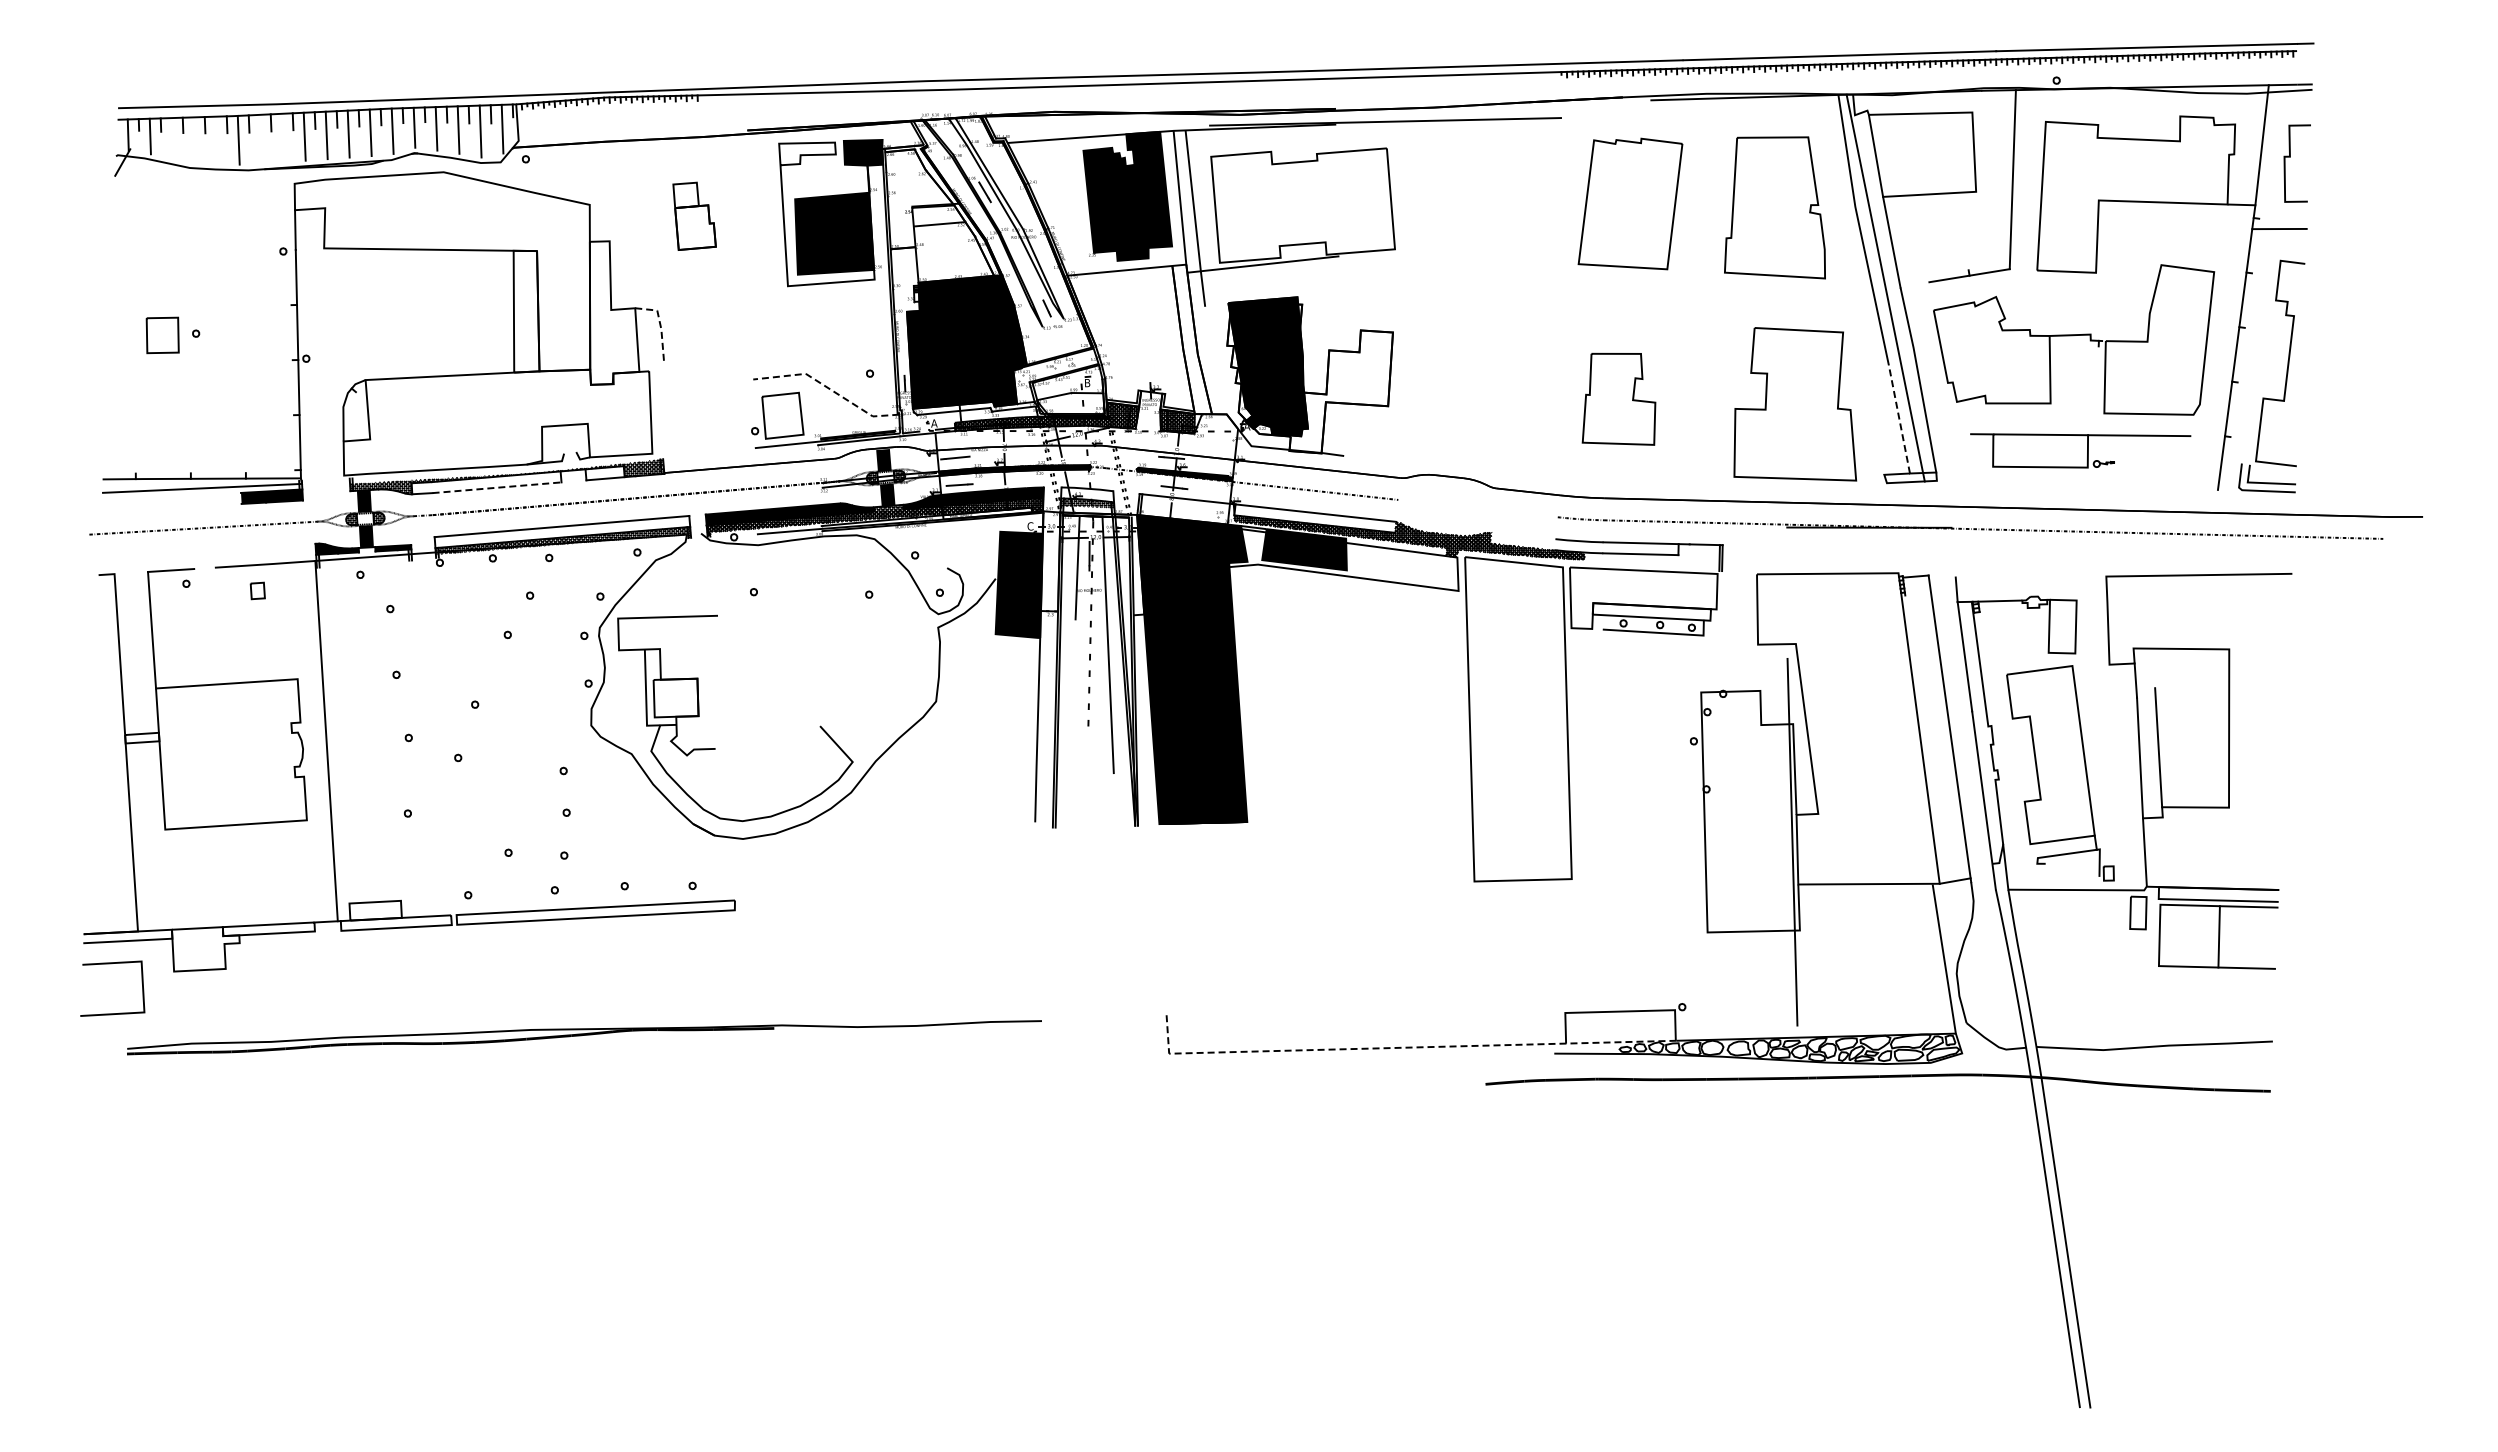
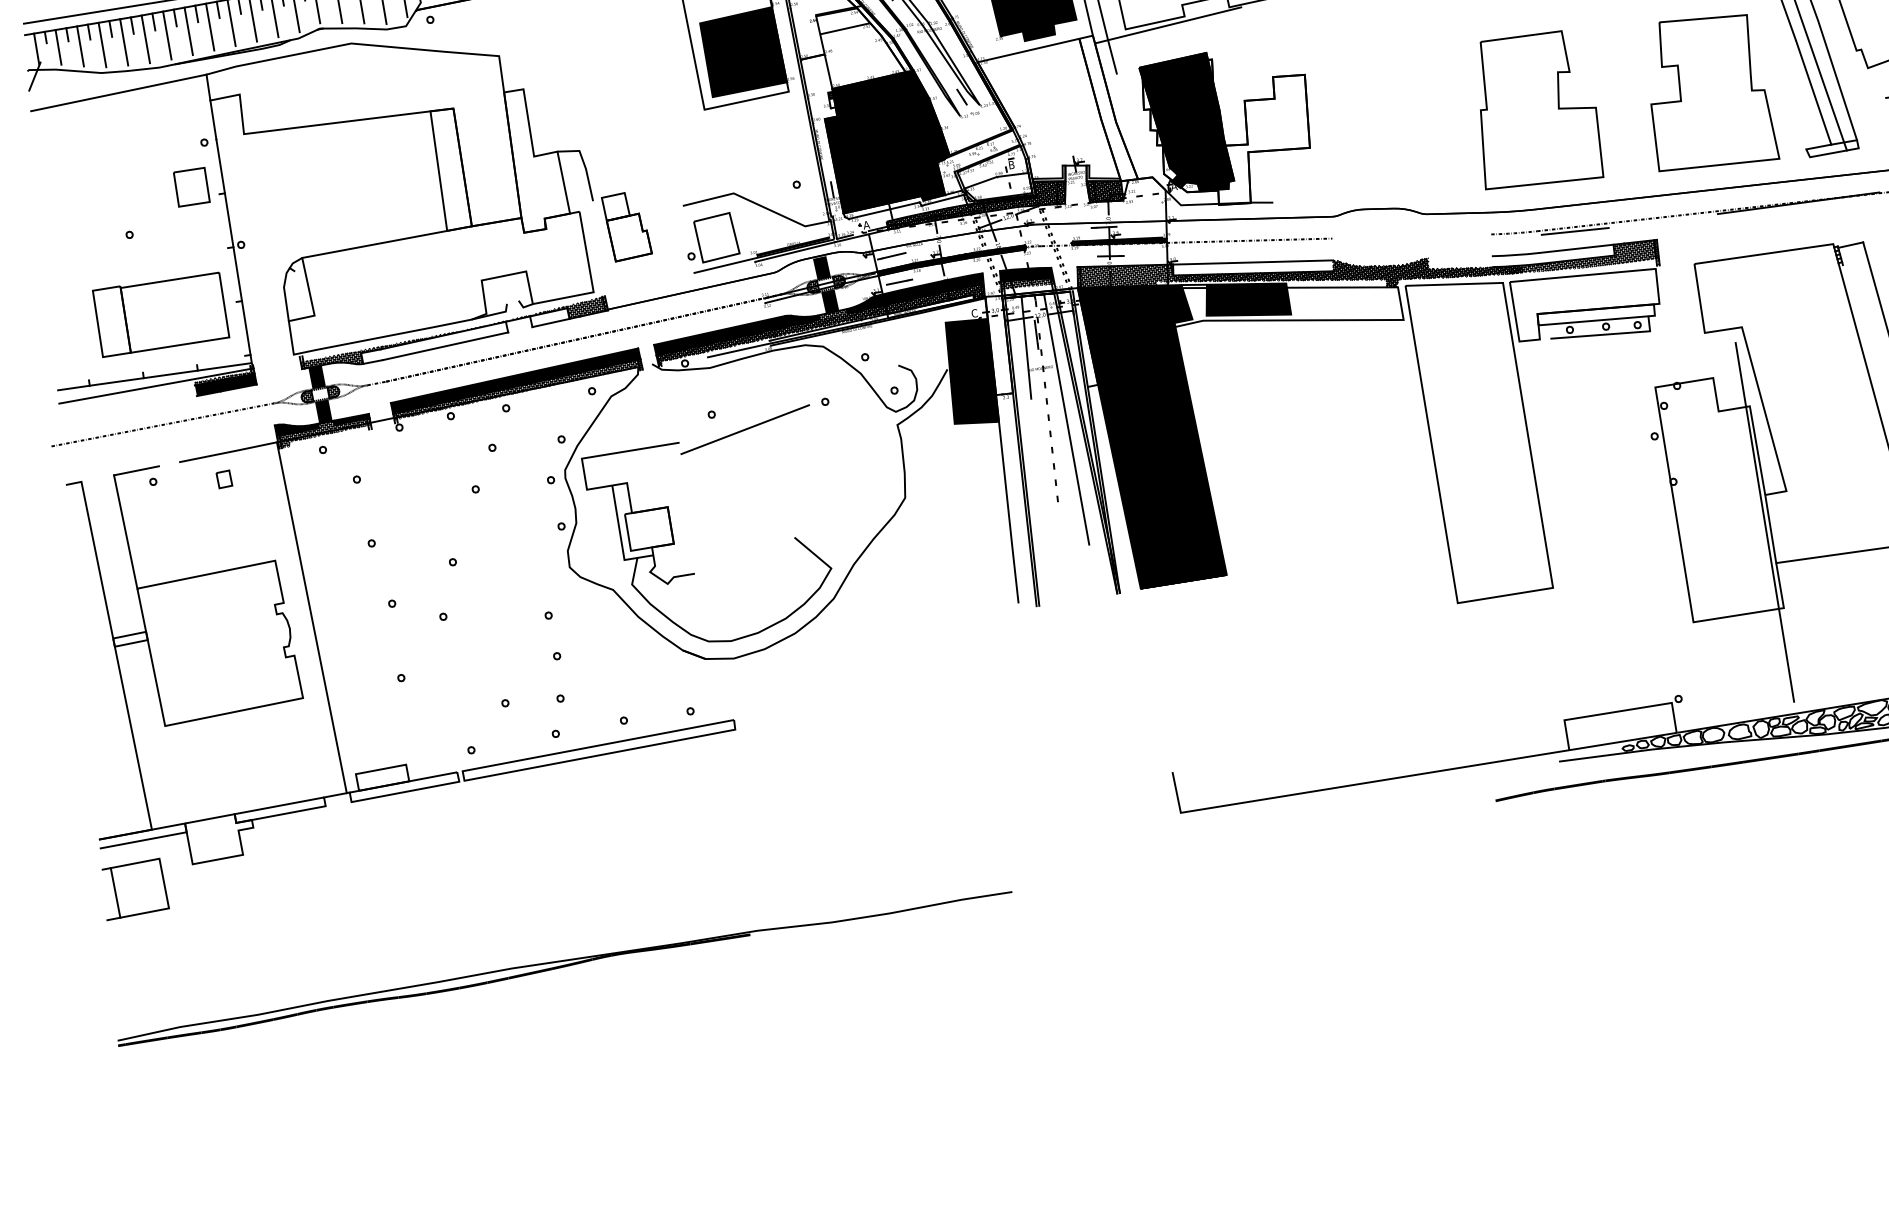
line: (282, 137) -> (188, 30), added
line: (172, 138) -> (80, 46), added
line: (260, 138) -> (166, 34), added
line: (194, 139) -> (102, 44), added
line: (216, 140) -> (124, 42), added
line: (204, 189) -> (118, 92), added
part: (694, 215) -> (626, 225), moved
line: (660, 325) -> (584, 165), dashed -> solid
part: (162, 335) -> (191, 187), moved
line: (828, 388) -> (757, 204), dashed -> solid
part: (1618, 399) -> (1535, 110), size x1.67
part: (216, 417) -> (160, 314), added
line: (1899, 418) -> (1813, 92), dashed -> solid
hatch: (271, 486) -> (223, 374), added
line: (497, 487) -> (446, 345), dashed -> solid
fill: (1087, 494) -> (1026, 274), added
hatch: (1185, 509) -> (1124, 276), added
line: (1642, 525) -> (1575, 231), added
fill: (562, 531) -> (515, 380), added
hatch: (363, 557) -> (323, 432), added
hatch: (1646, 557) -> (1583, 262), added
line: (785, 611) -> (745, 429), added
line: (92, 989) -> (114, 892), added
part: (584, 1037) -> (565, 968), moved
line: (1400, 1047) -> (1407, 776), dashed -> solid

